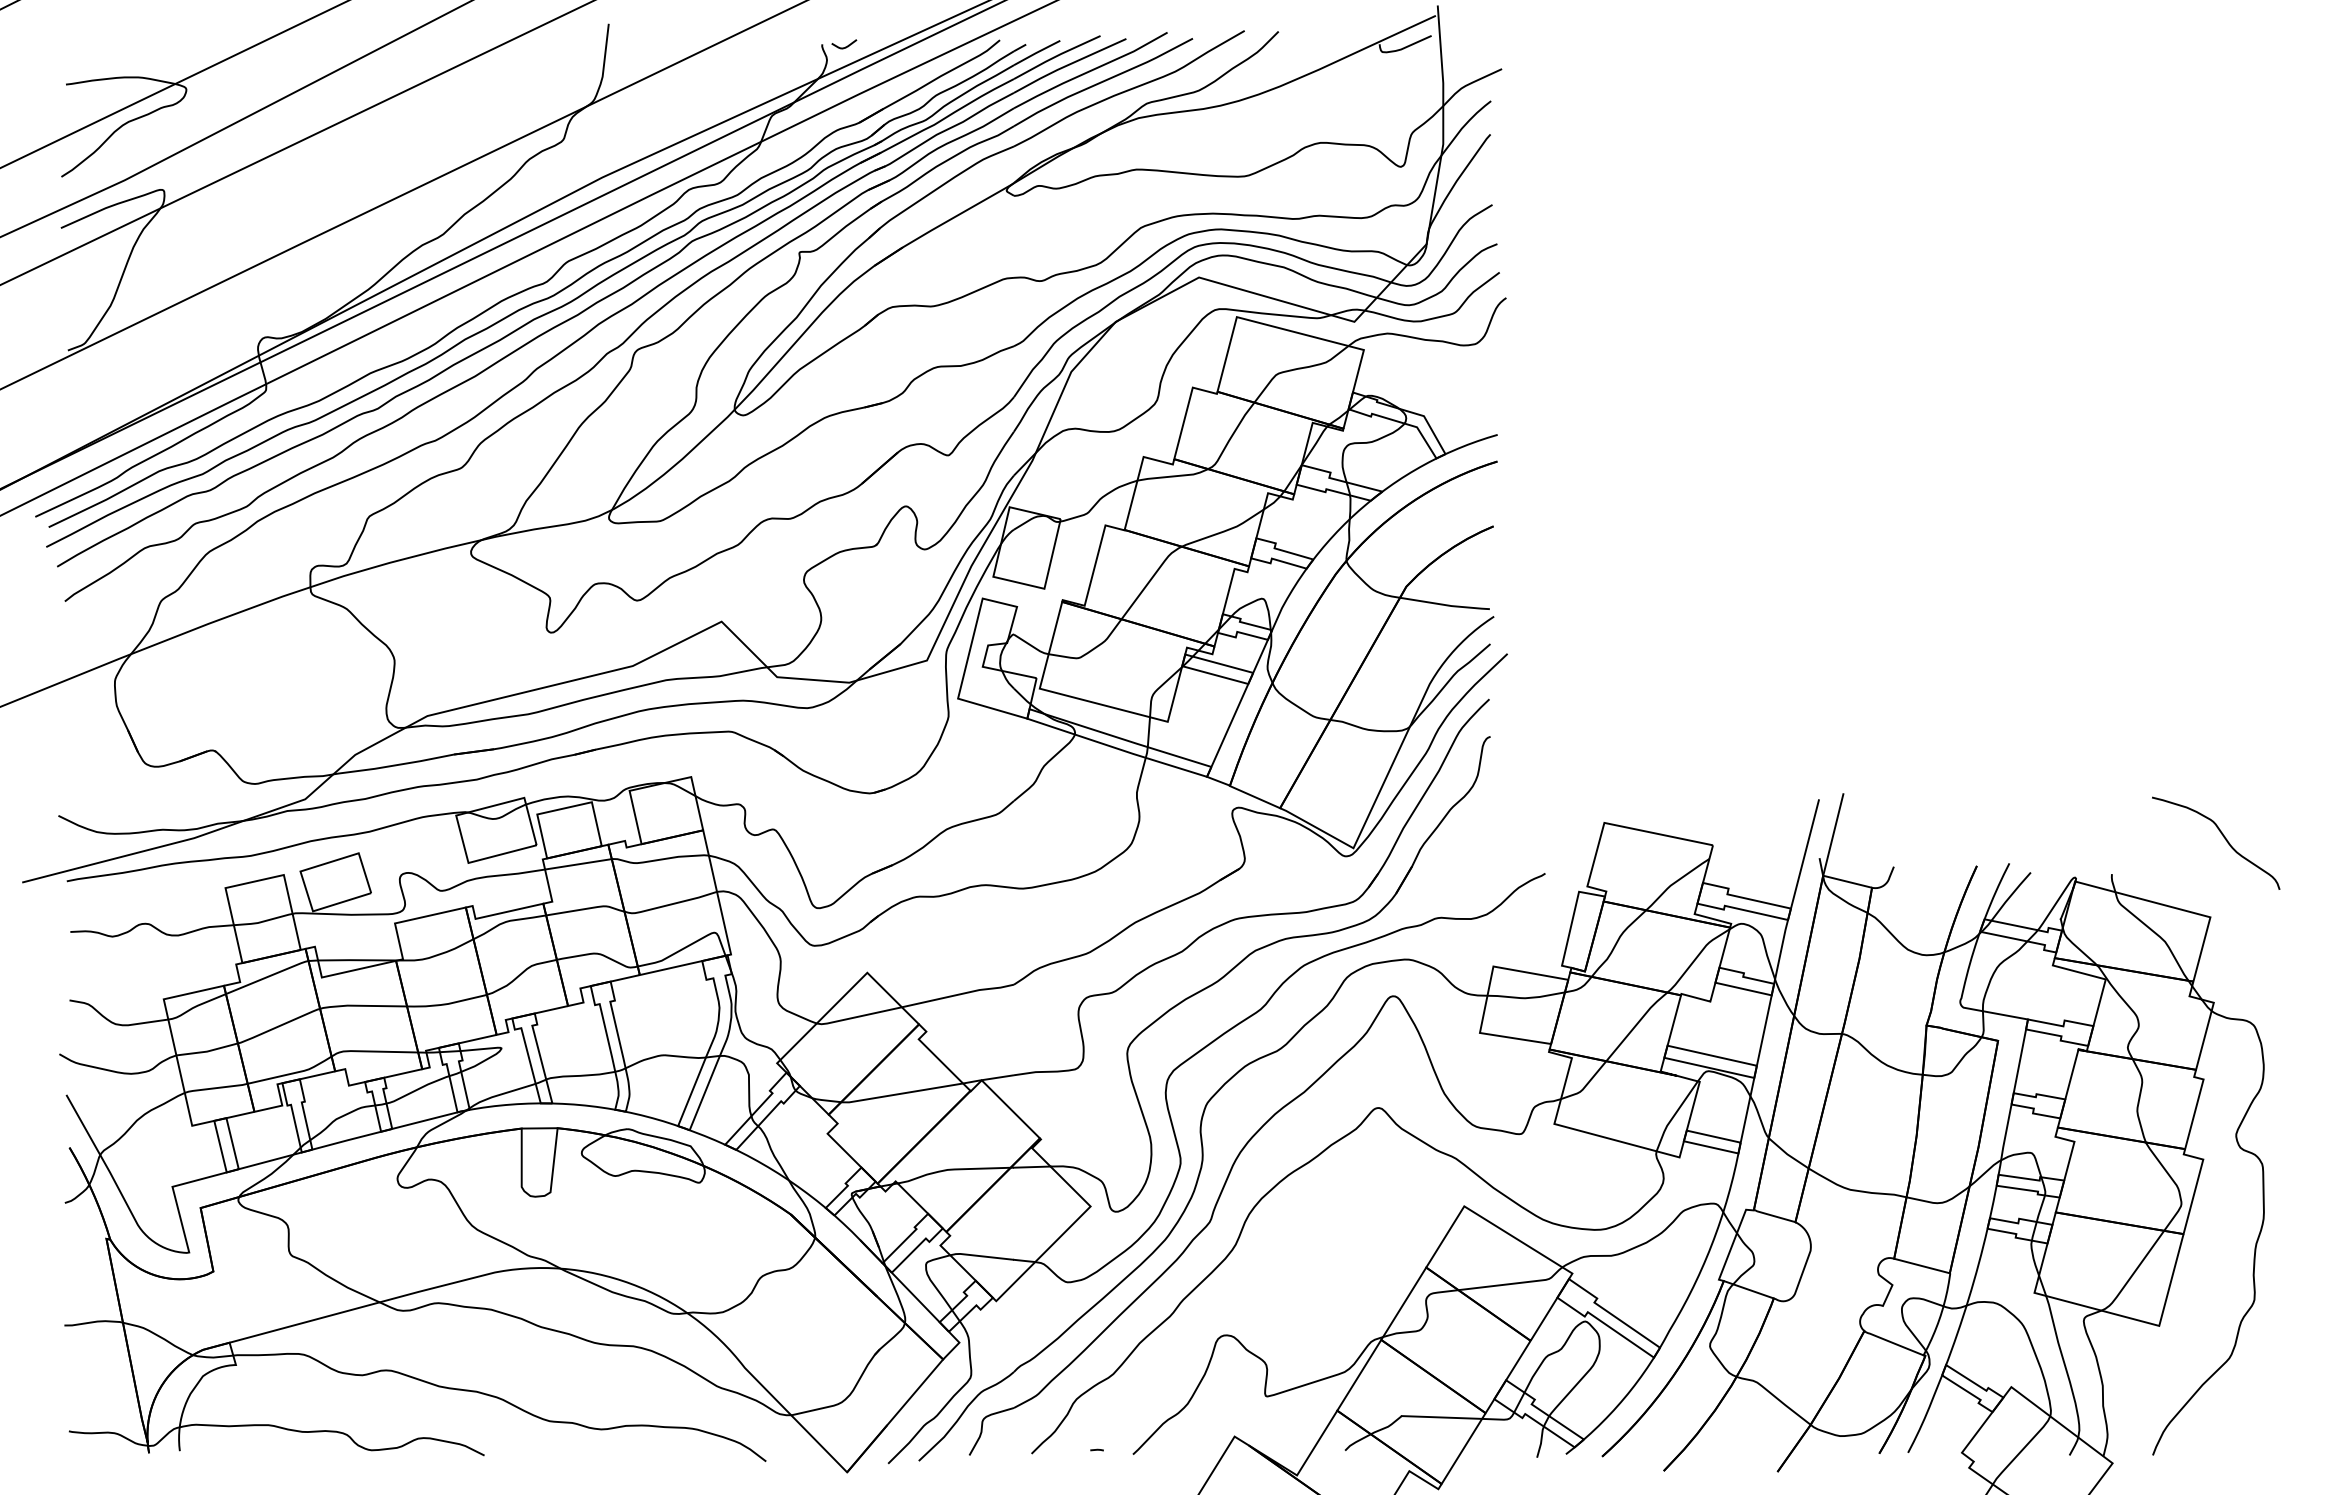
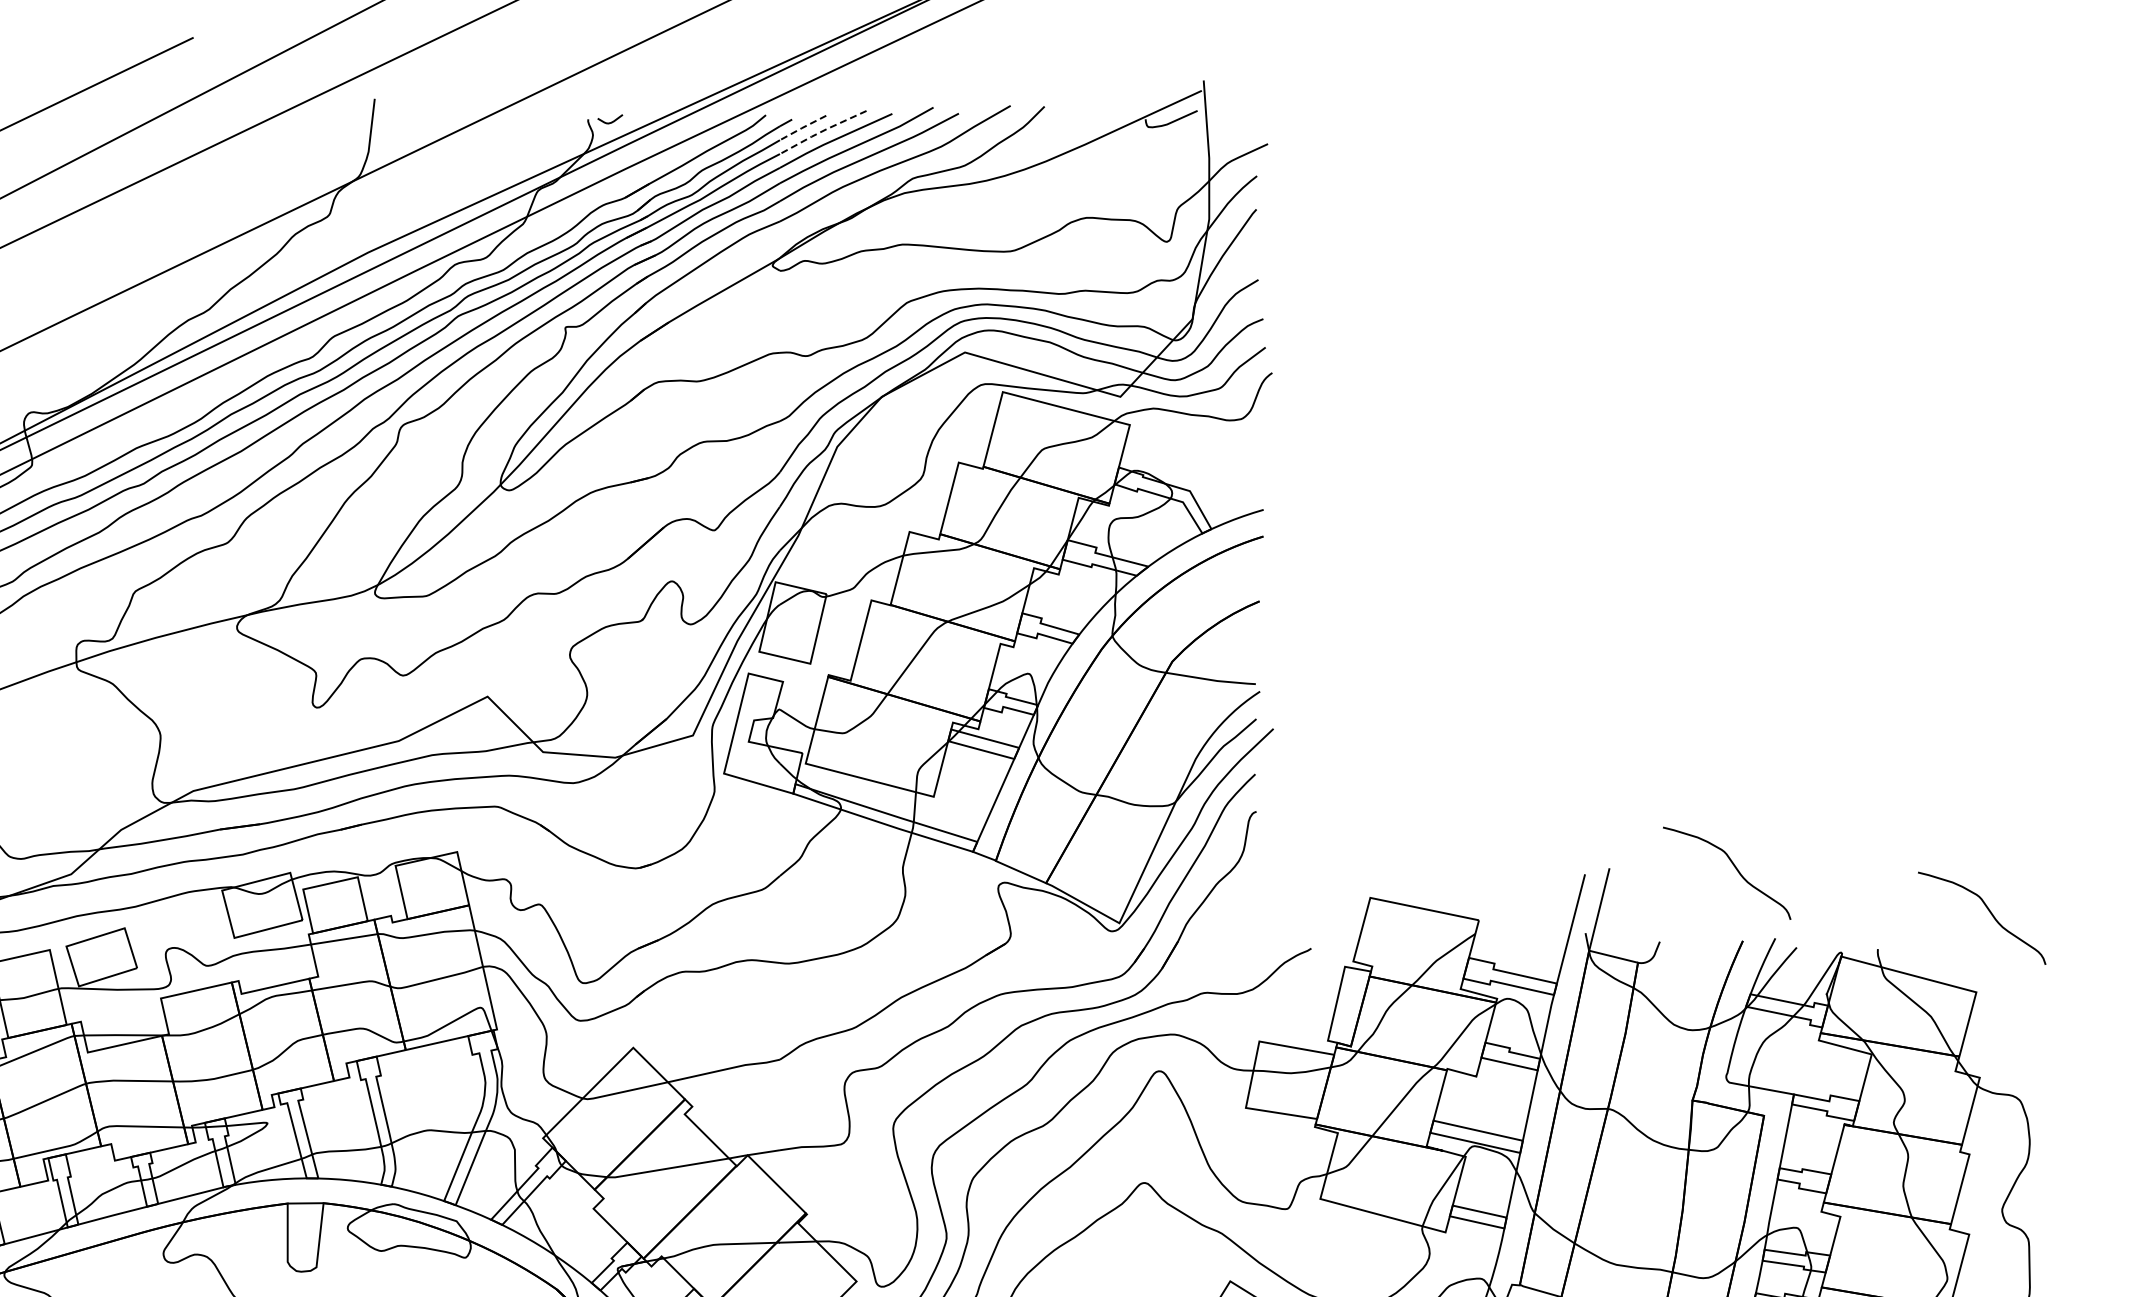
line: (1036, 52) -> (802, 127), solid -> dashed
line: (1055, 56) -> (821, 131), solid -> dashed
curve: (1968, 792) -> (1734, 867), added

